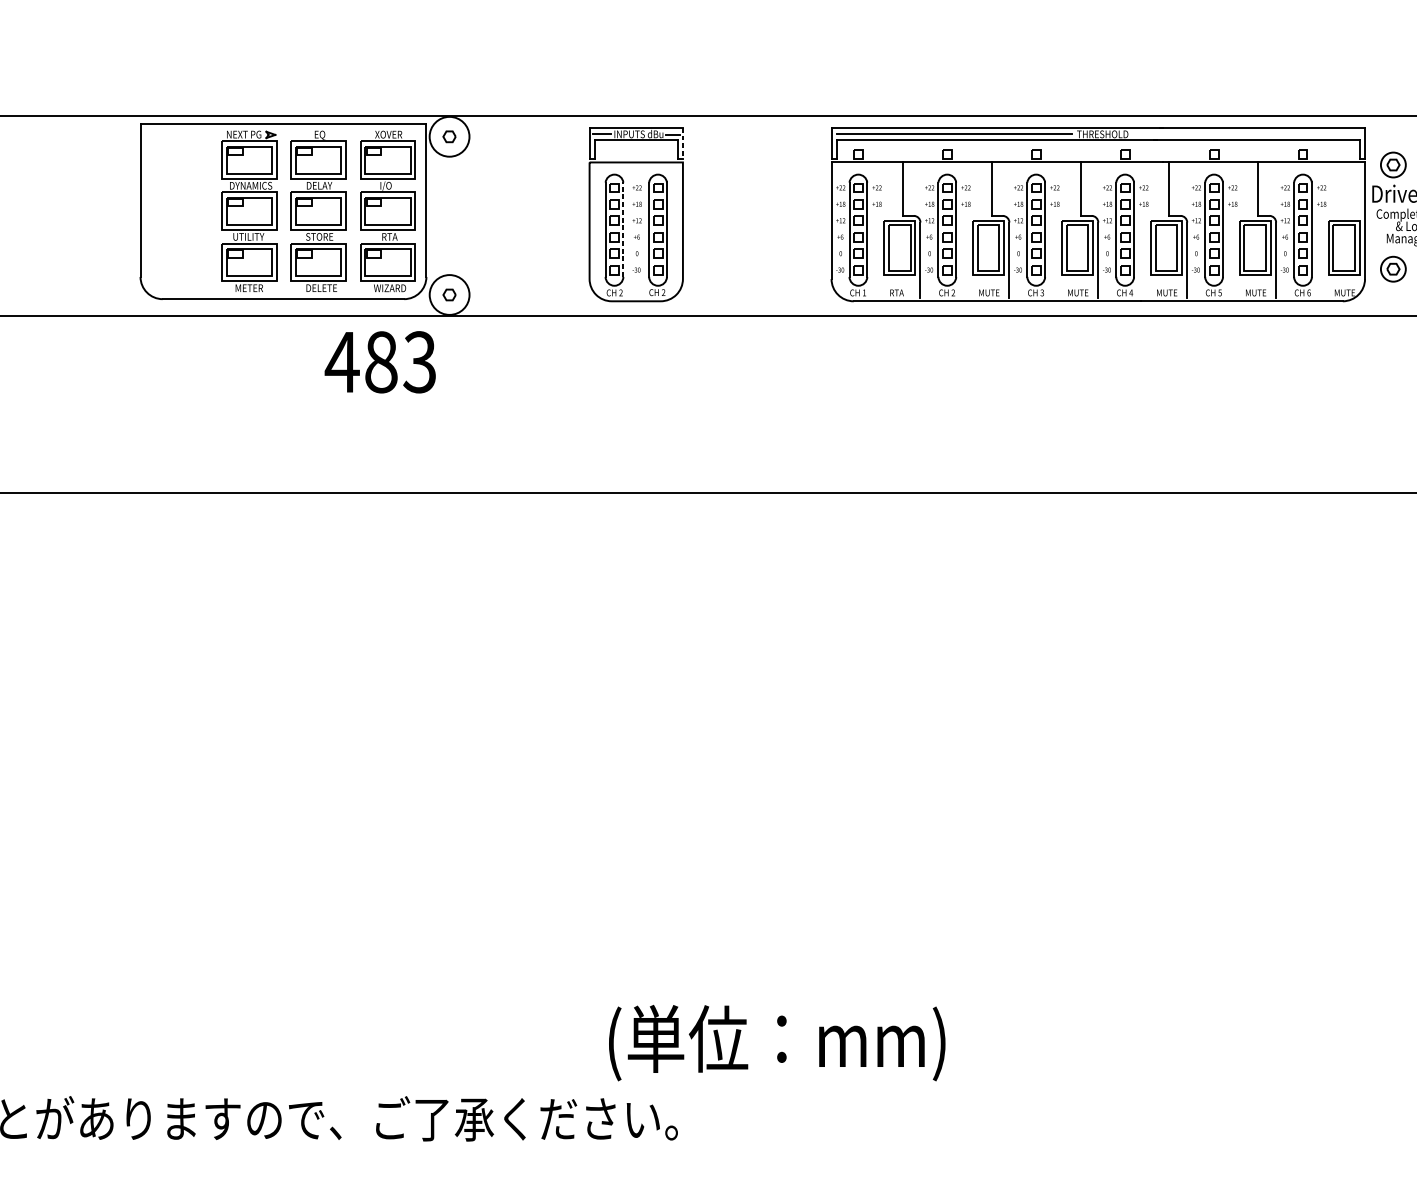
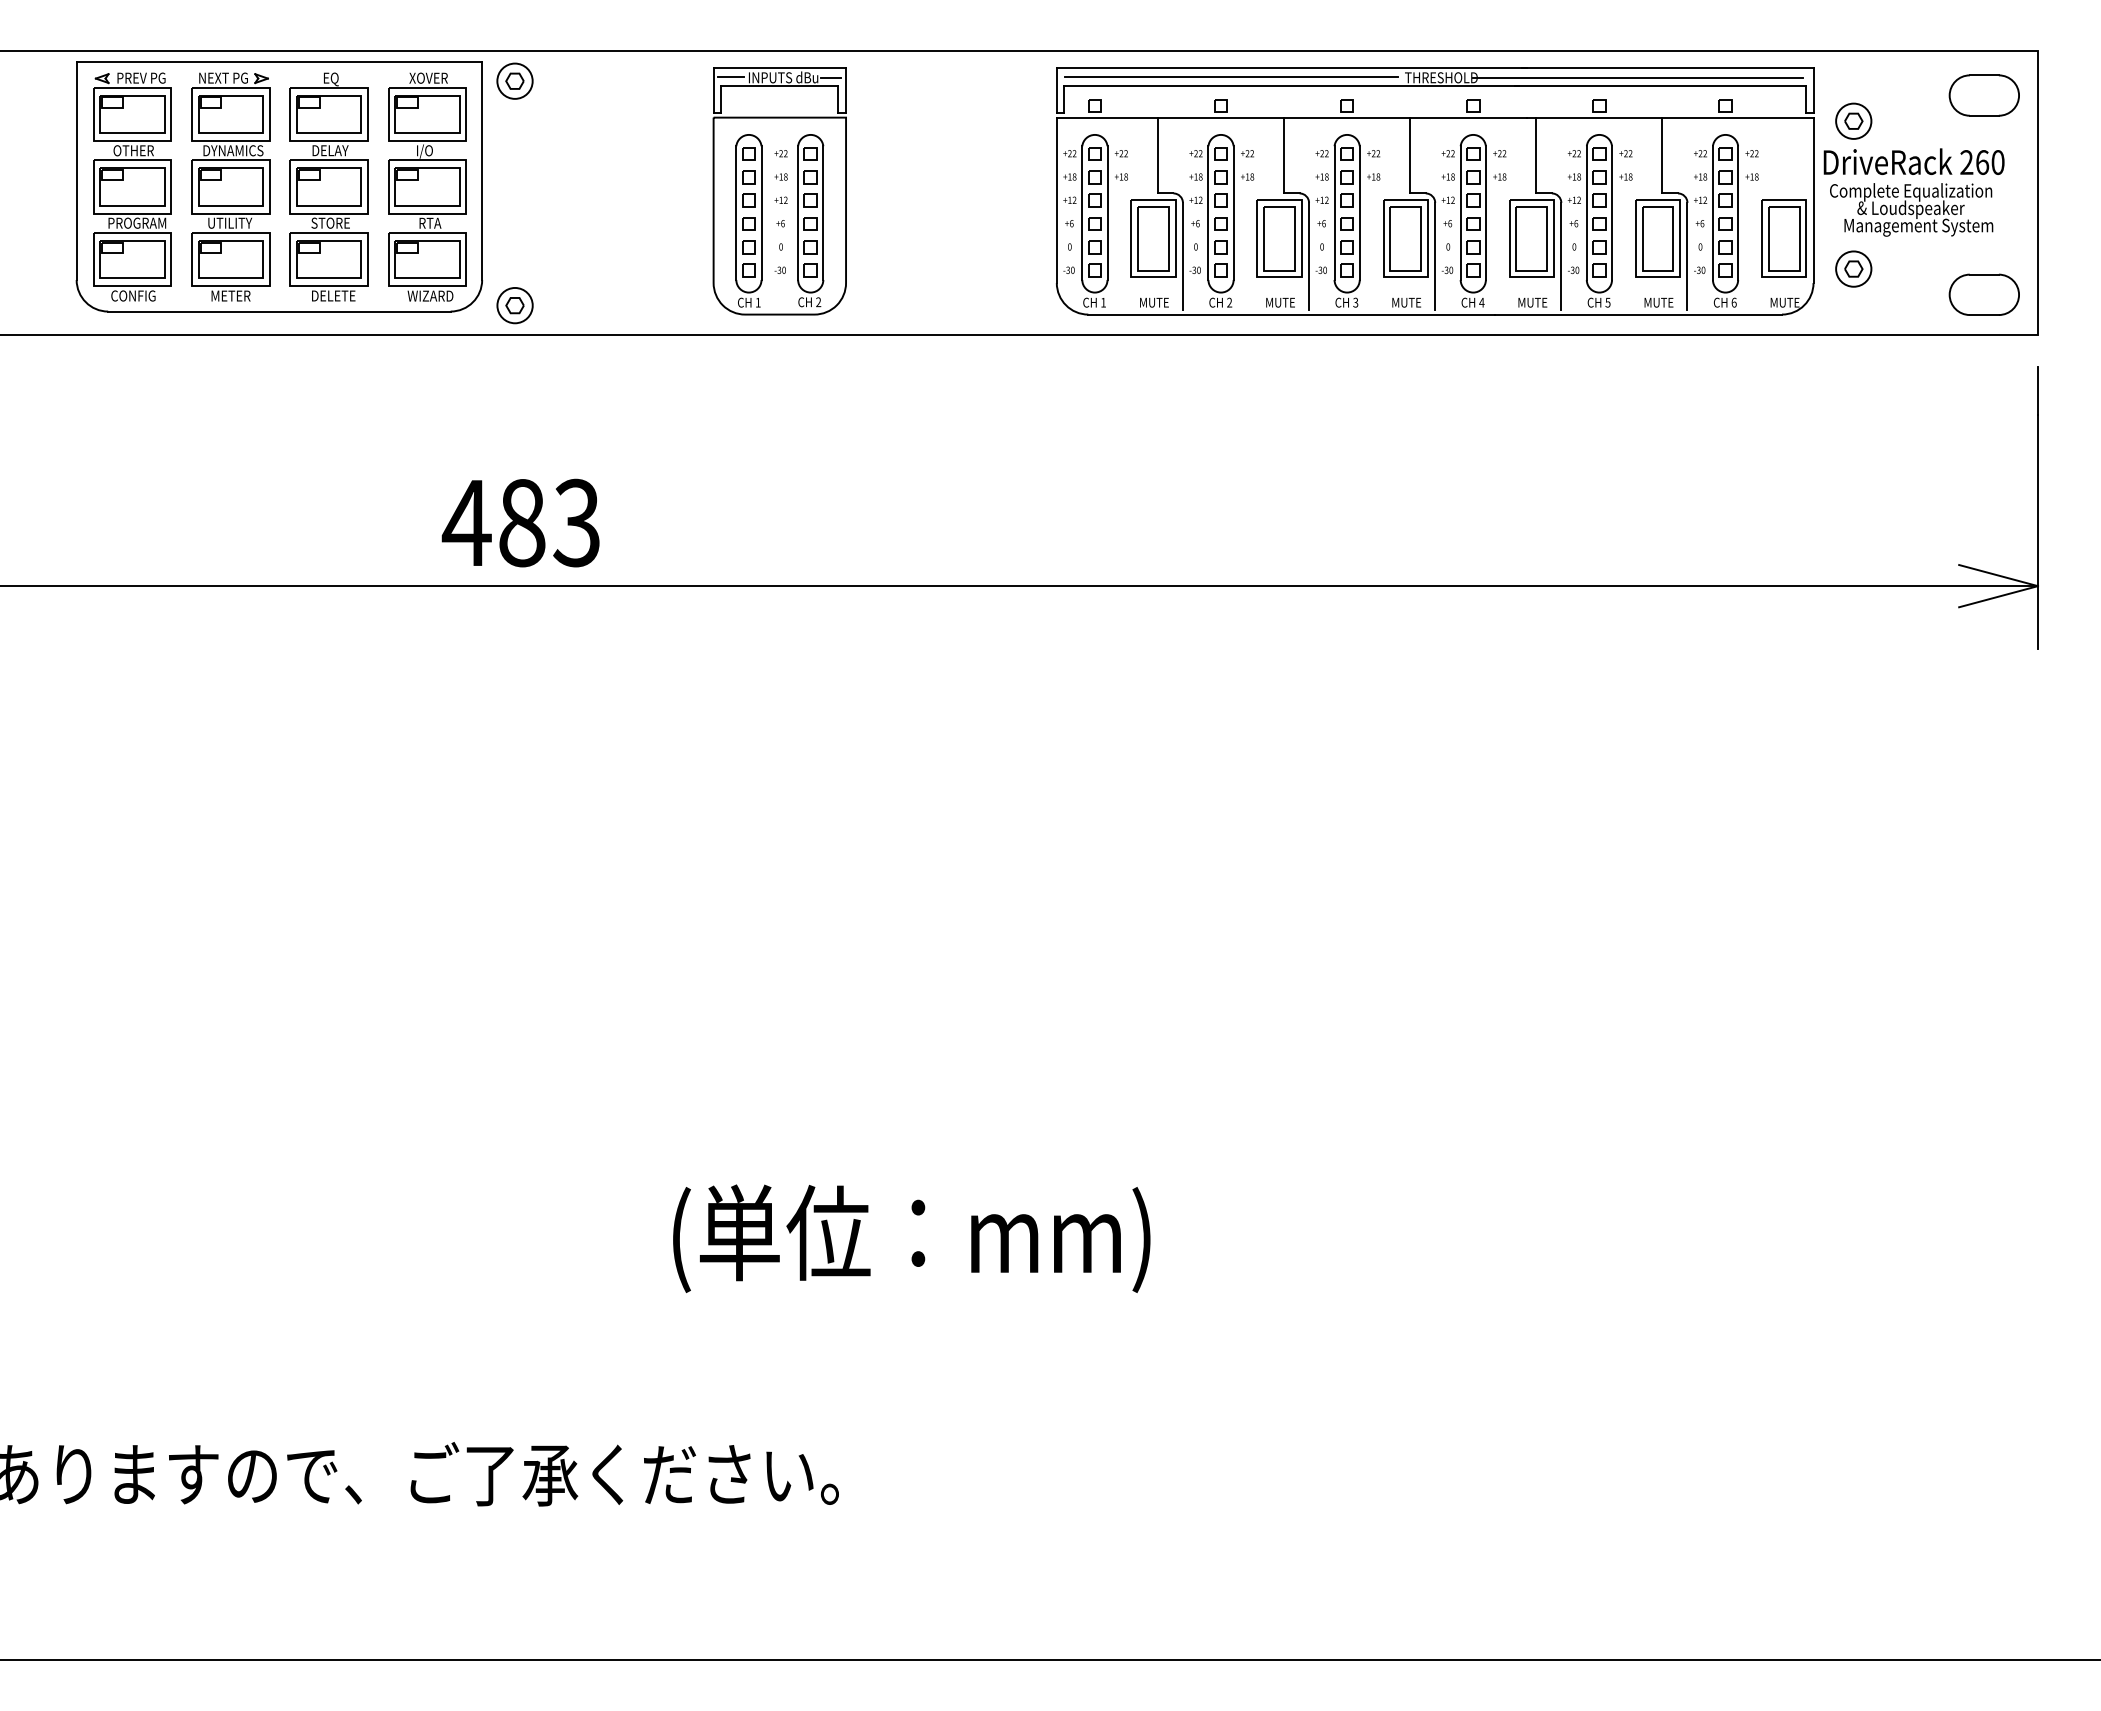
line: (1240, 134) -> (1637, 77), added
circle: (449, 136) -> (514, 80), size x0.62
line: (683, 144) -> (846, 91), dashed -> solid
part: (179, 211) -> (132, 186), added
line: (623, 229) -> (761, 212), dashed -> solid
text: (620, 292) -> (757, 302), 2 -> 1
text: (900, 292) -> (1154, 302), RTA -> MUTE
circle: (449, 294) -> (514, 305), size x0.62
text: (380, 361) -> (520, 522), moved
text: (777, 1042) -> (911, 1238), moved

